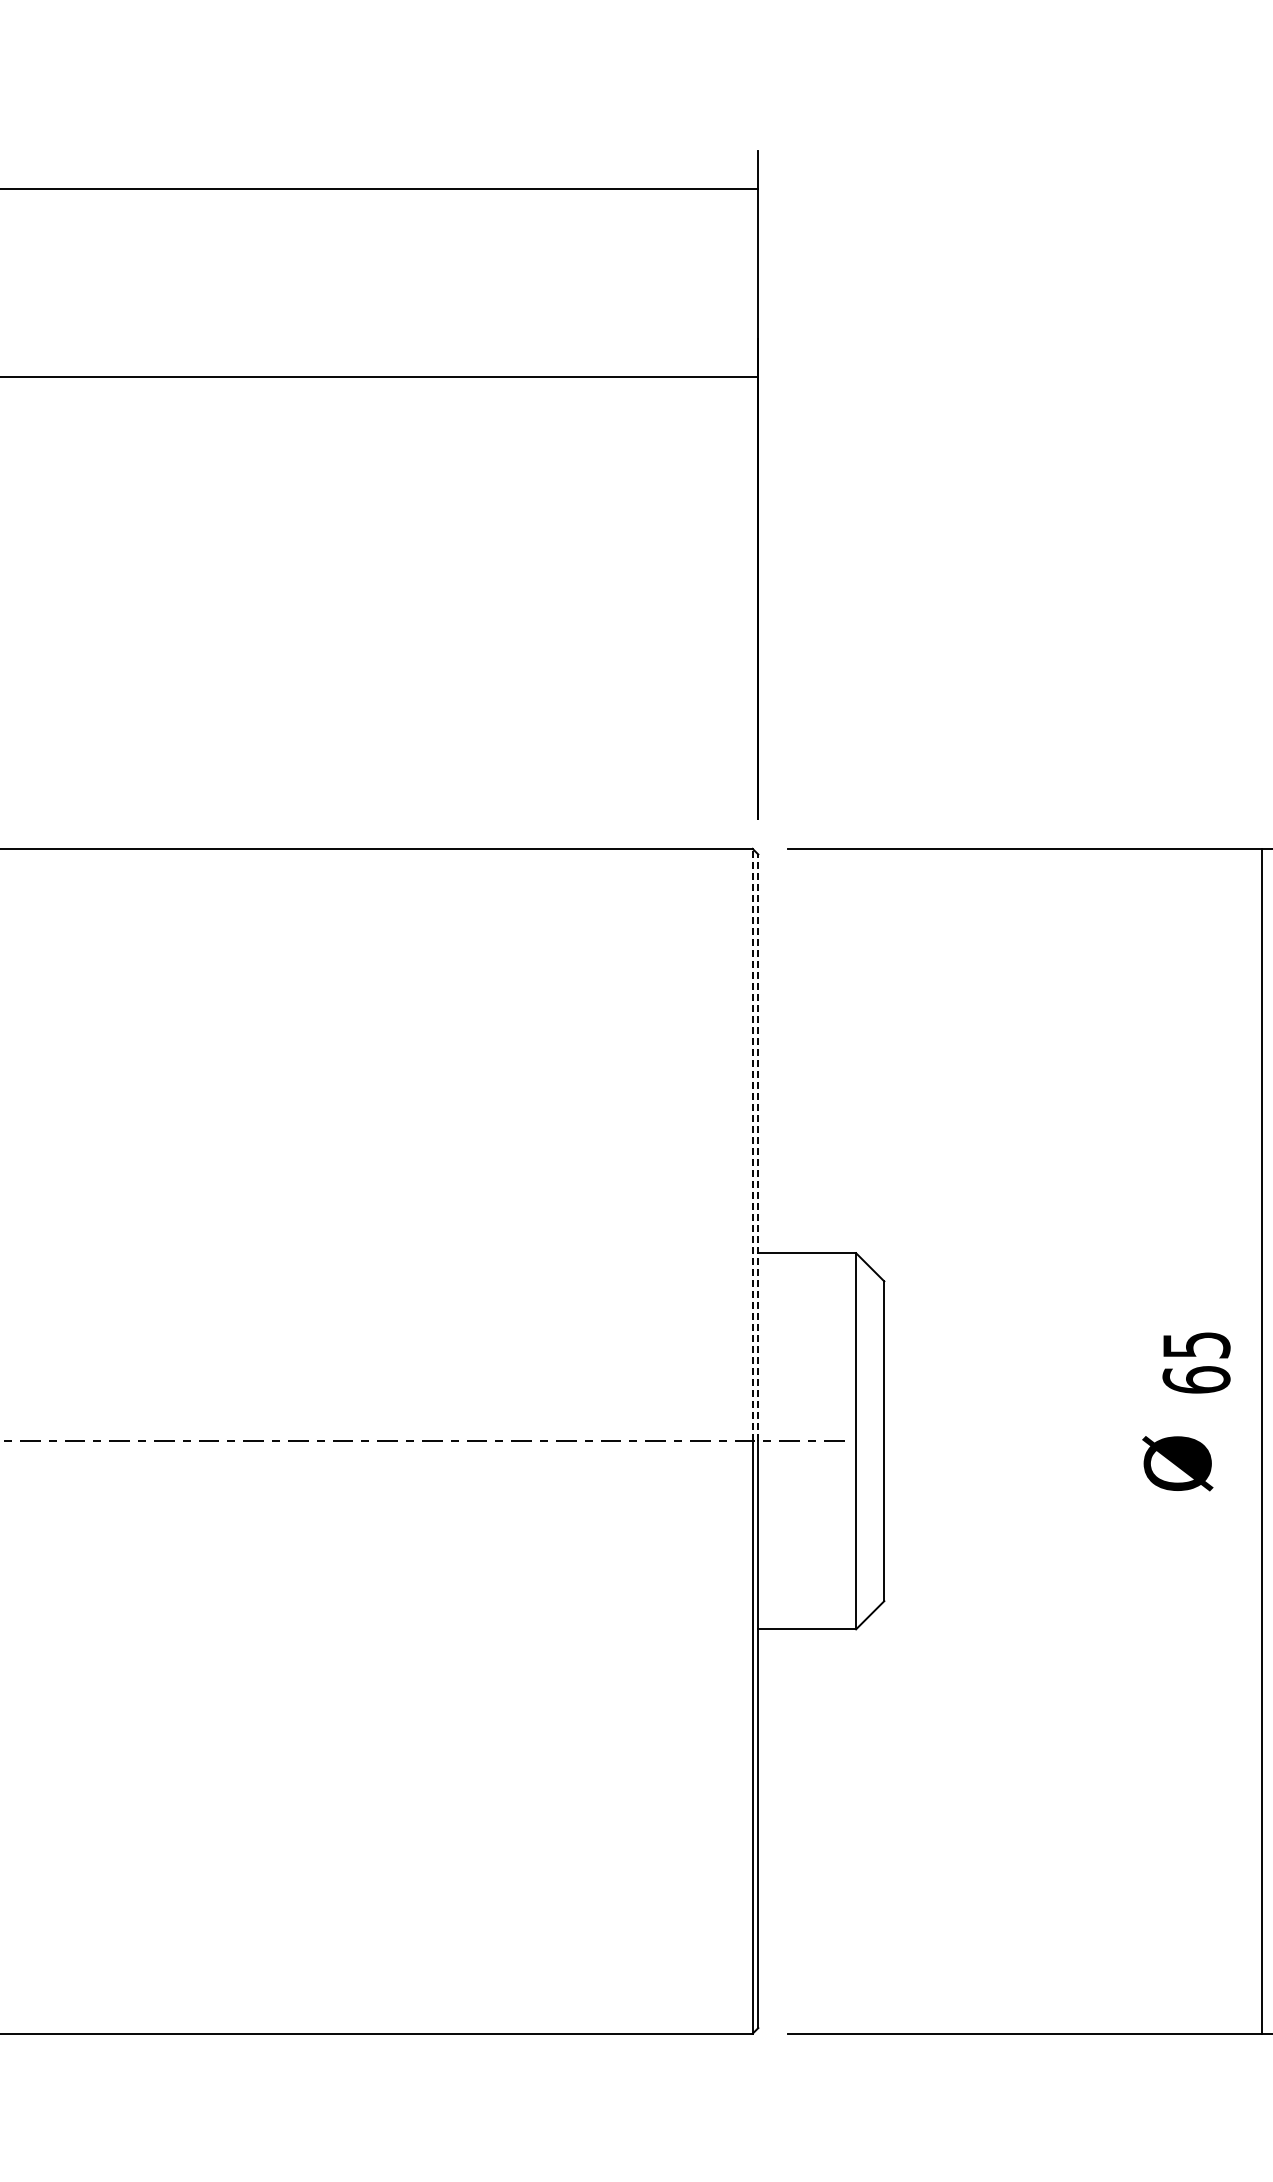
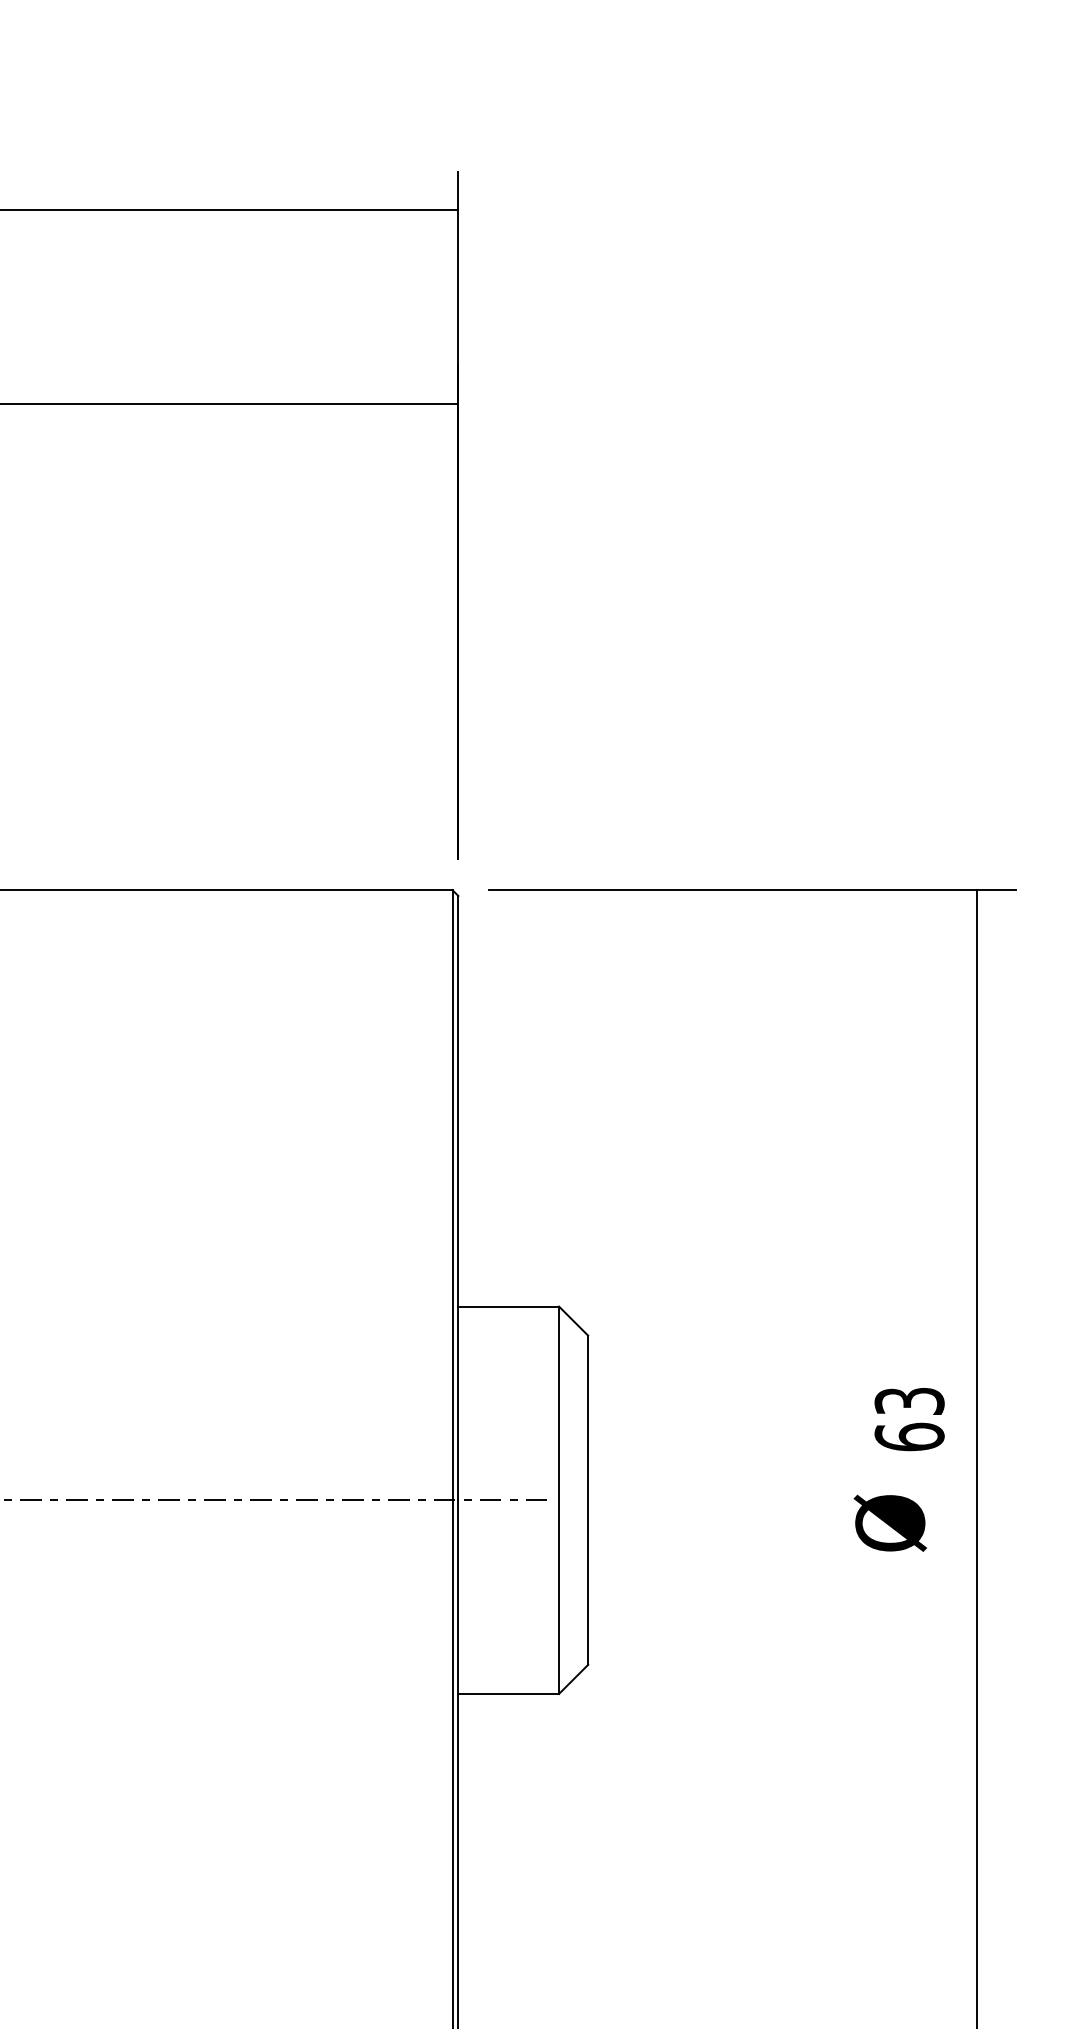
line: (752, 1144) -> (452, 1194), dashed -> solid
line: (758, 1147) -> (458, 1197), dashed -> solid
text: (1196, 1345) -> (909, 1401), 65 -> 63

